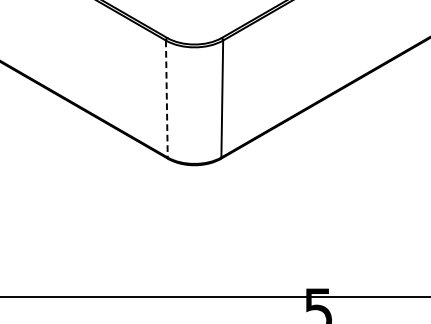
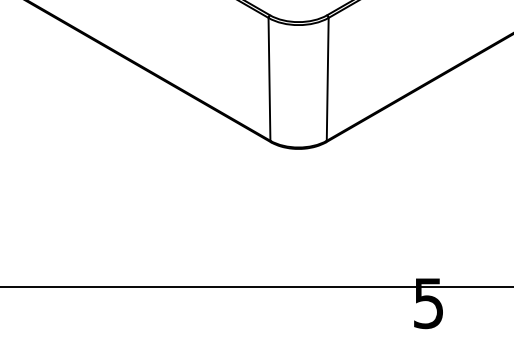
line: (166, 99) -> (269, 79), dashed -> solid

